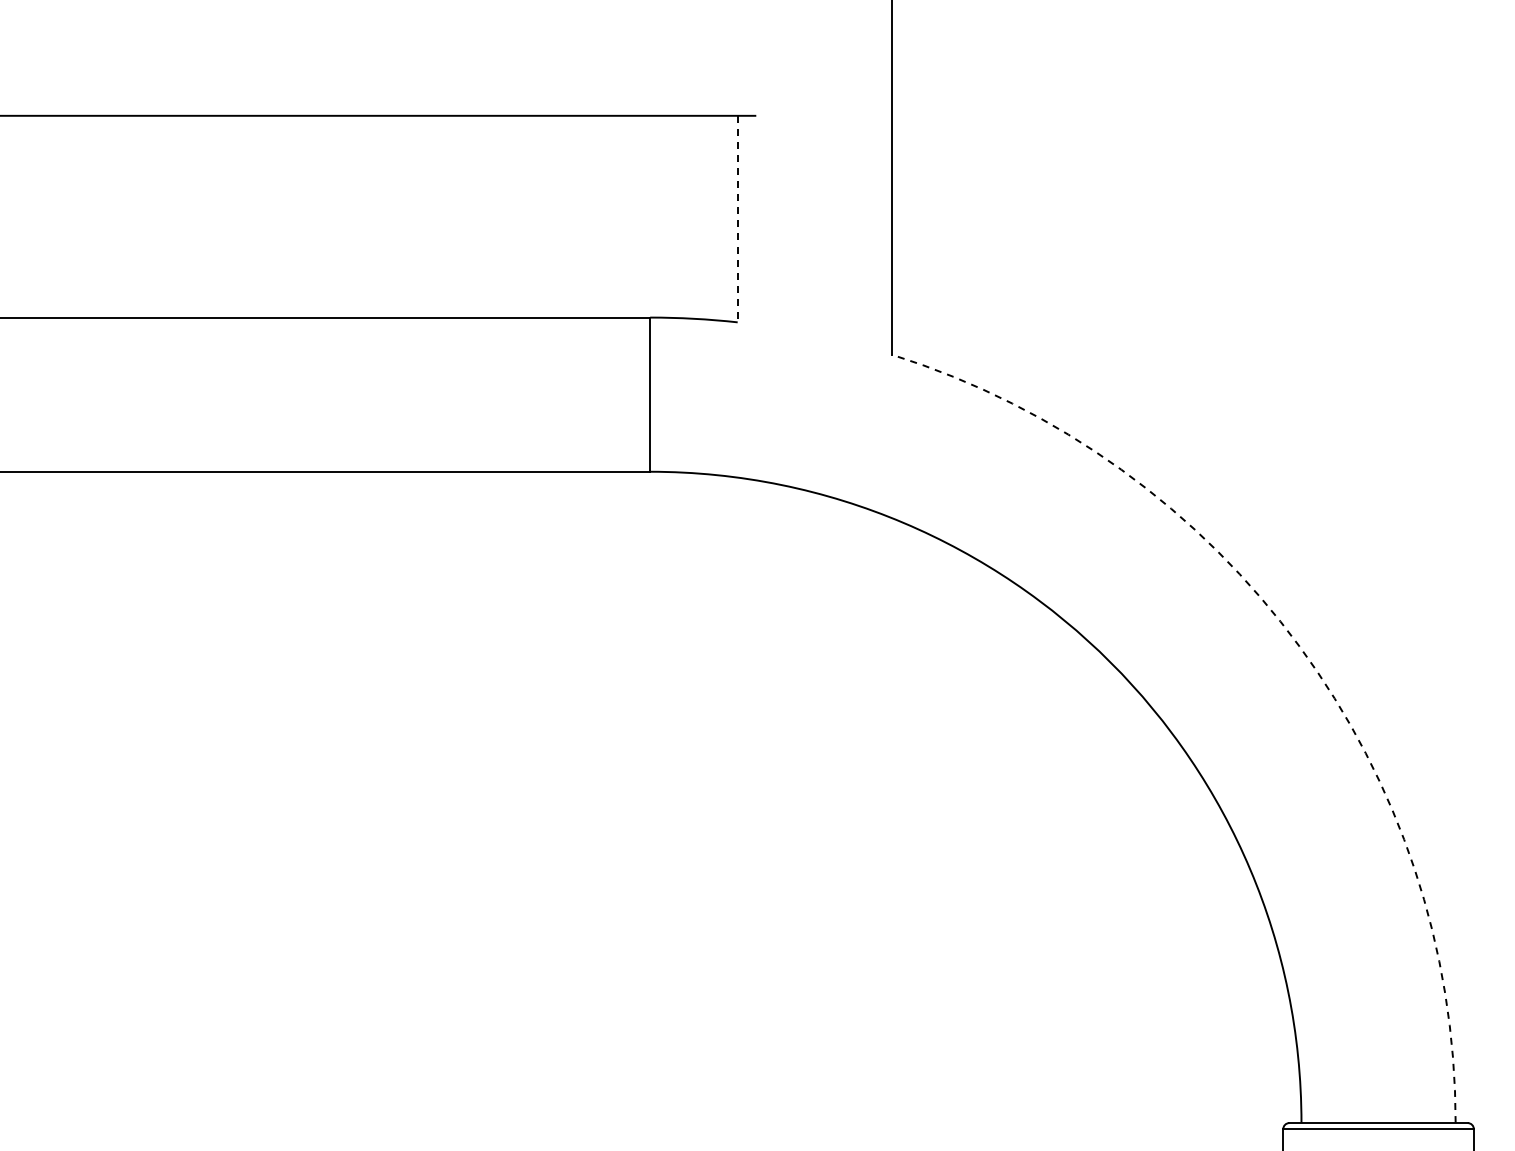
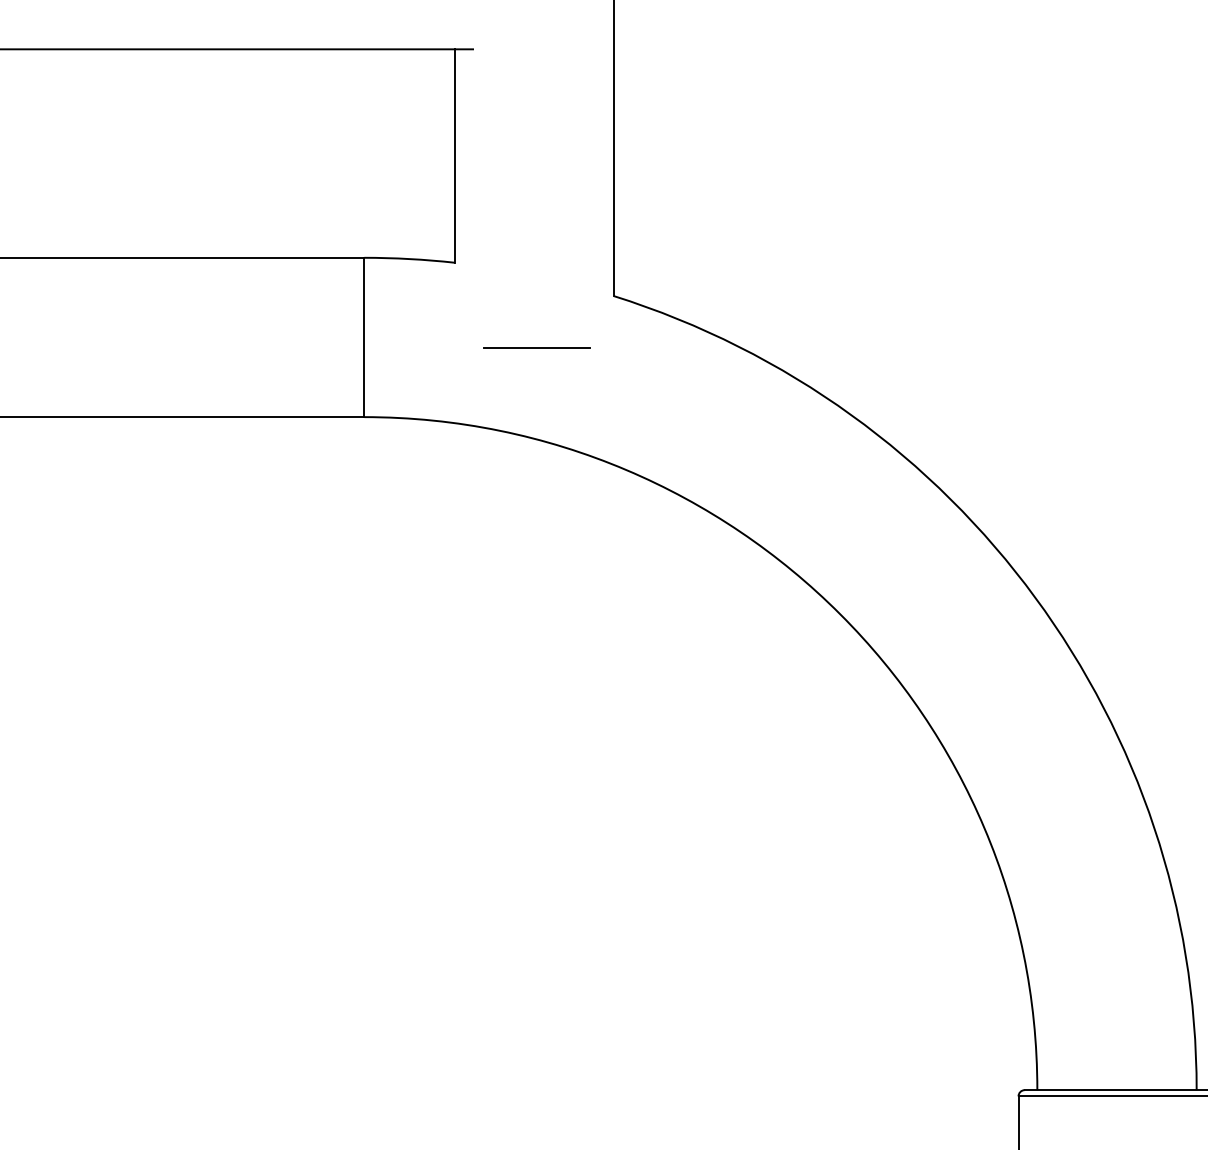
line: (737, 219) -> (454, 156), dashed -> solid
line: (816, 404) -> (536, 347), added
arc: (1299, 646) -> (1035, 597), dashed -> solid

